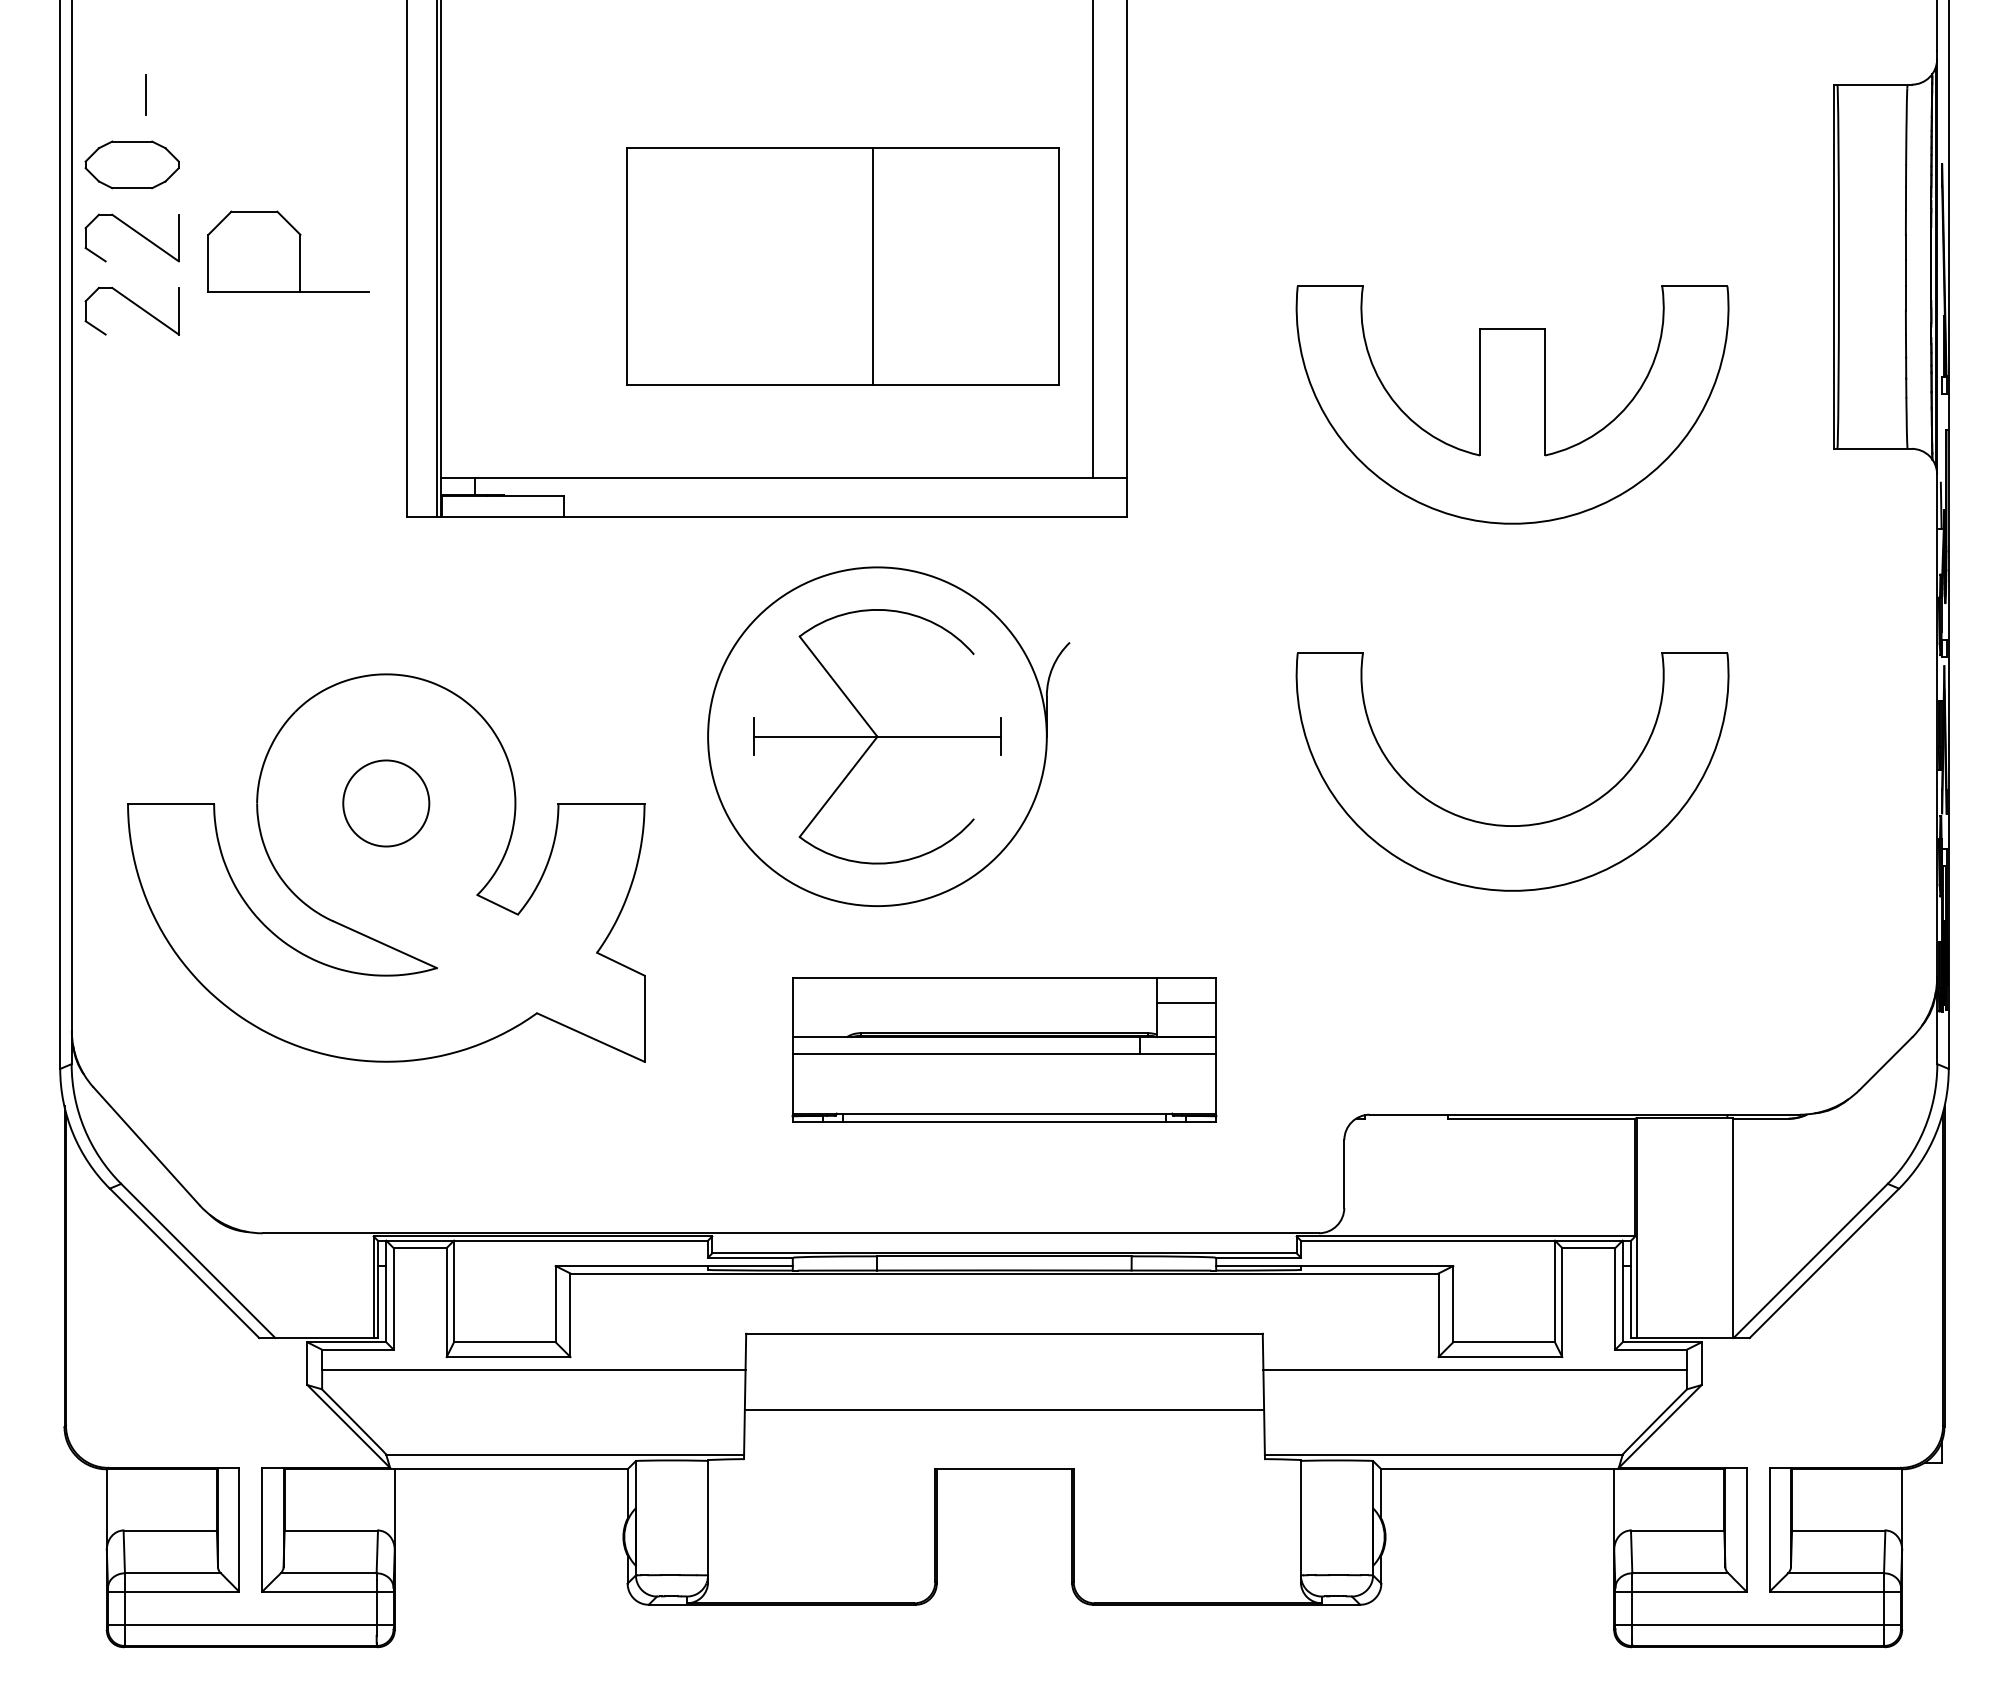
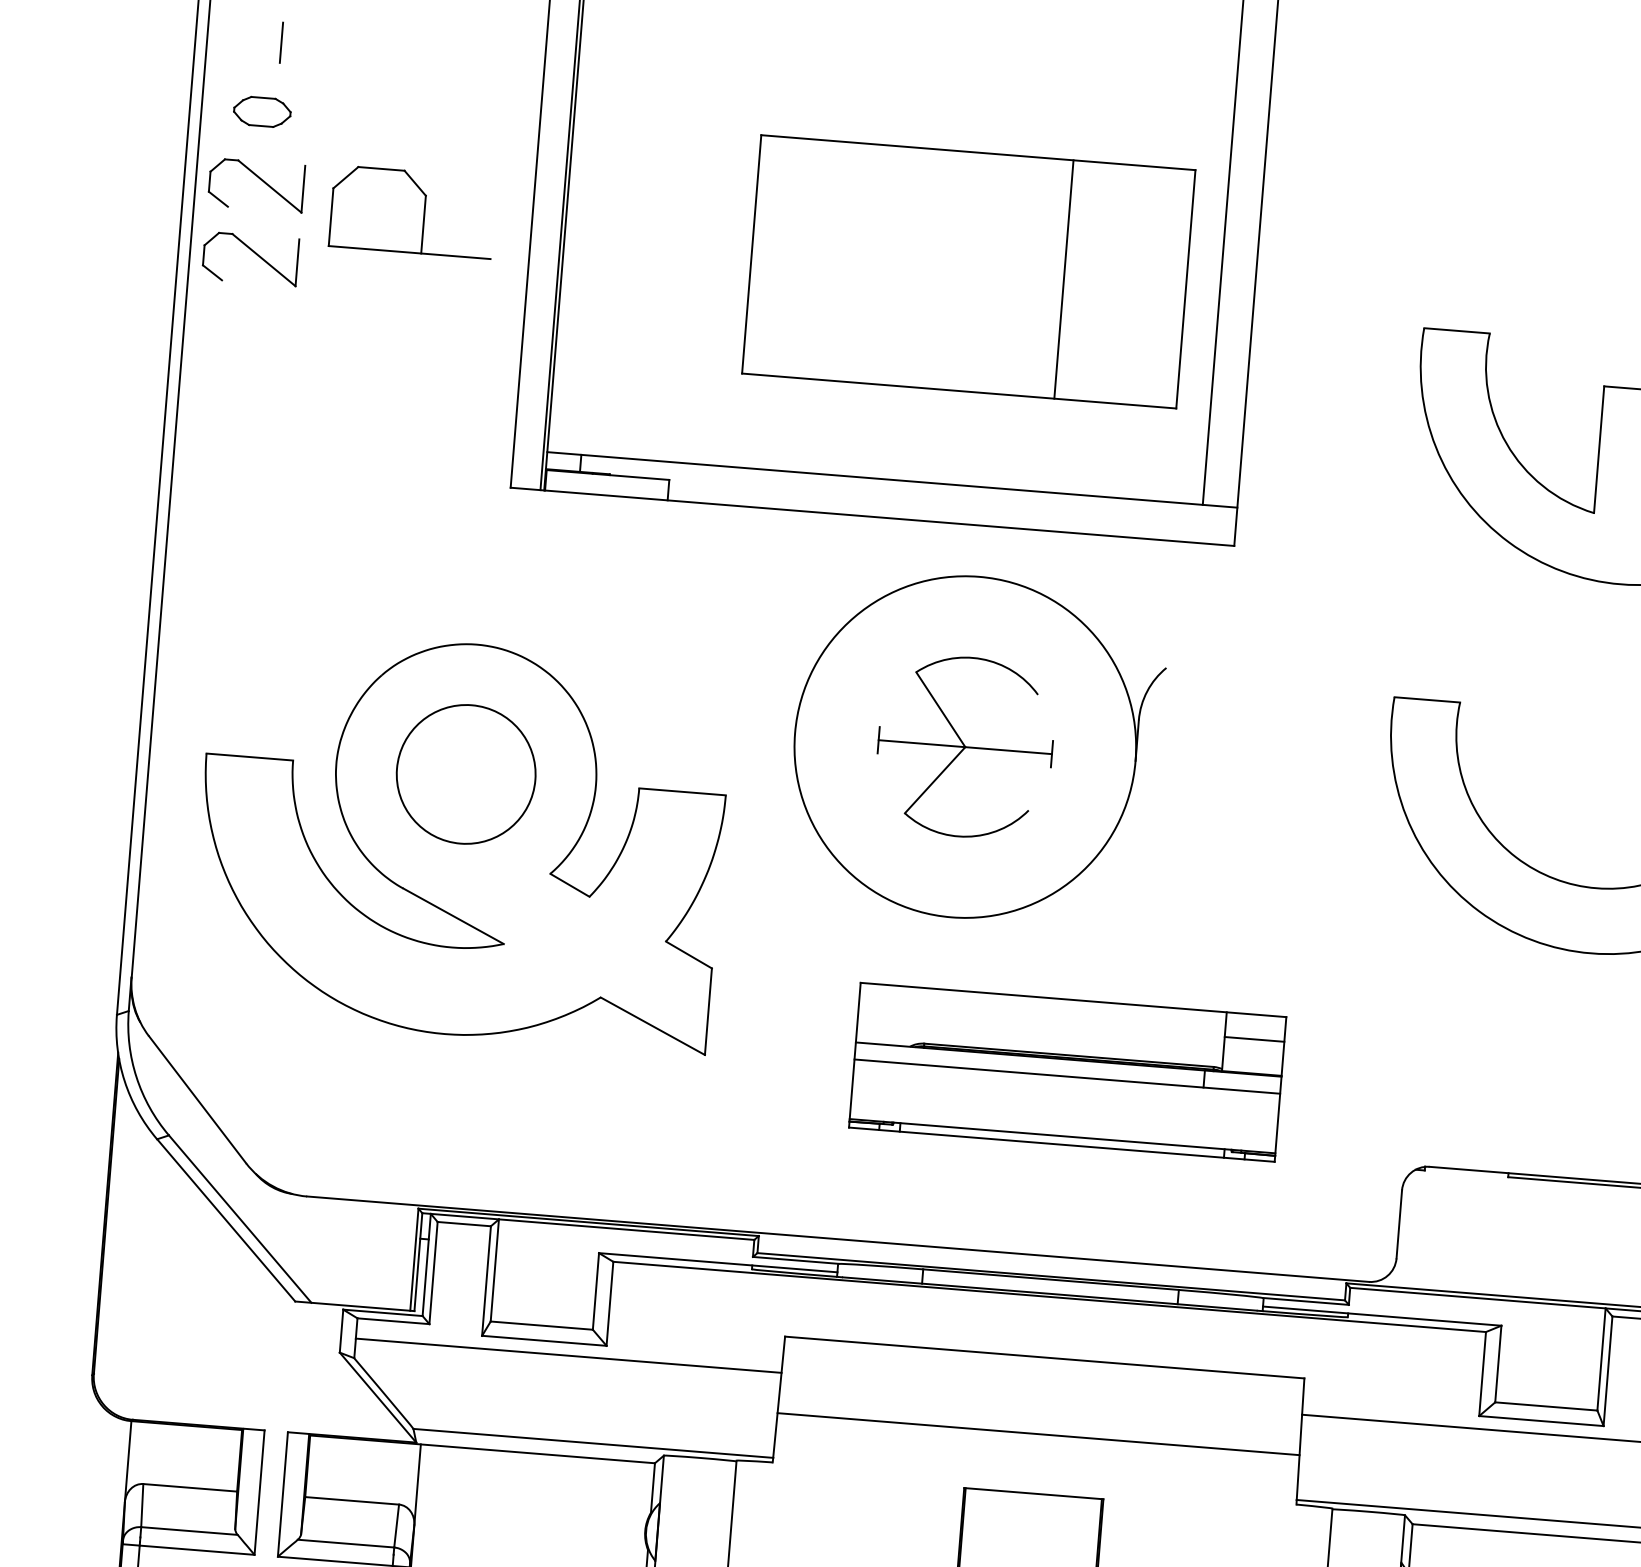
part: (131, 164) -> (261, 111), size x0.6
line: (872, 266) -> (1063, 279), moved
part: (877, 736) -> (965, 746), size x0.7
circle: (386, 803) -> (466, 774), size x1.6

